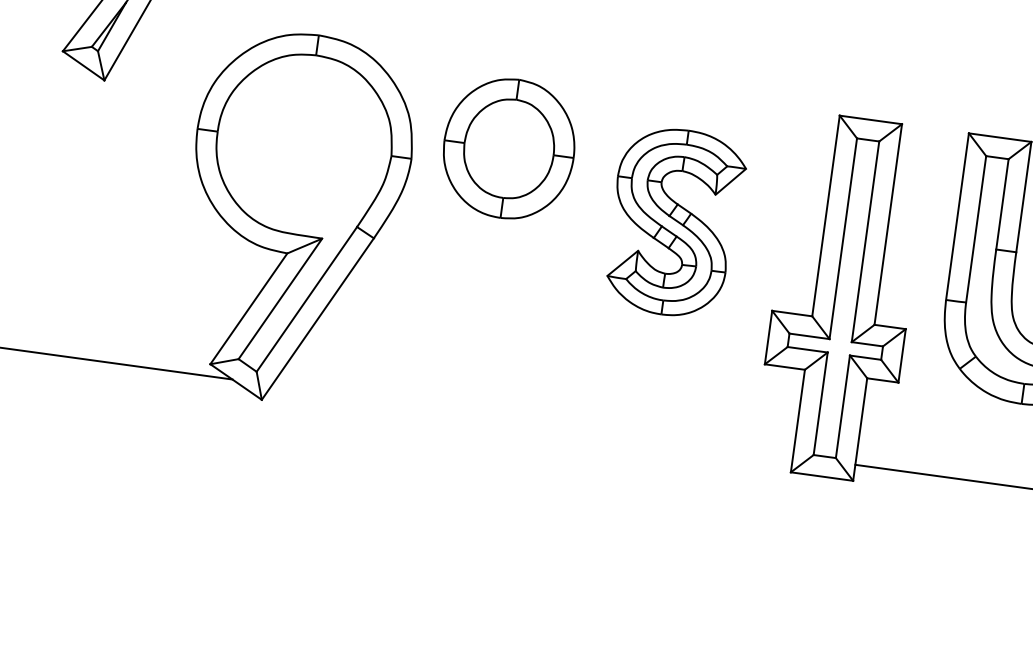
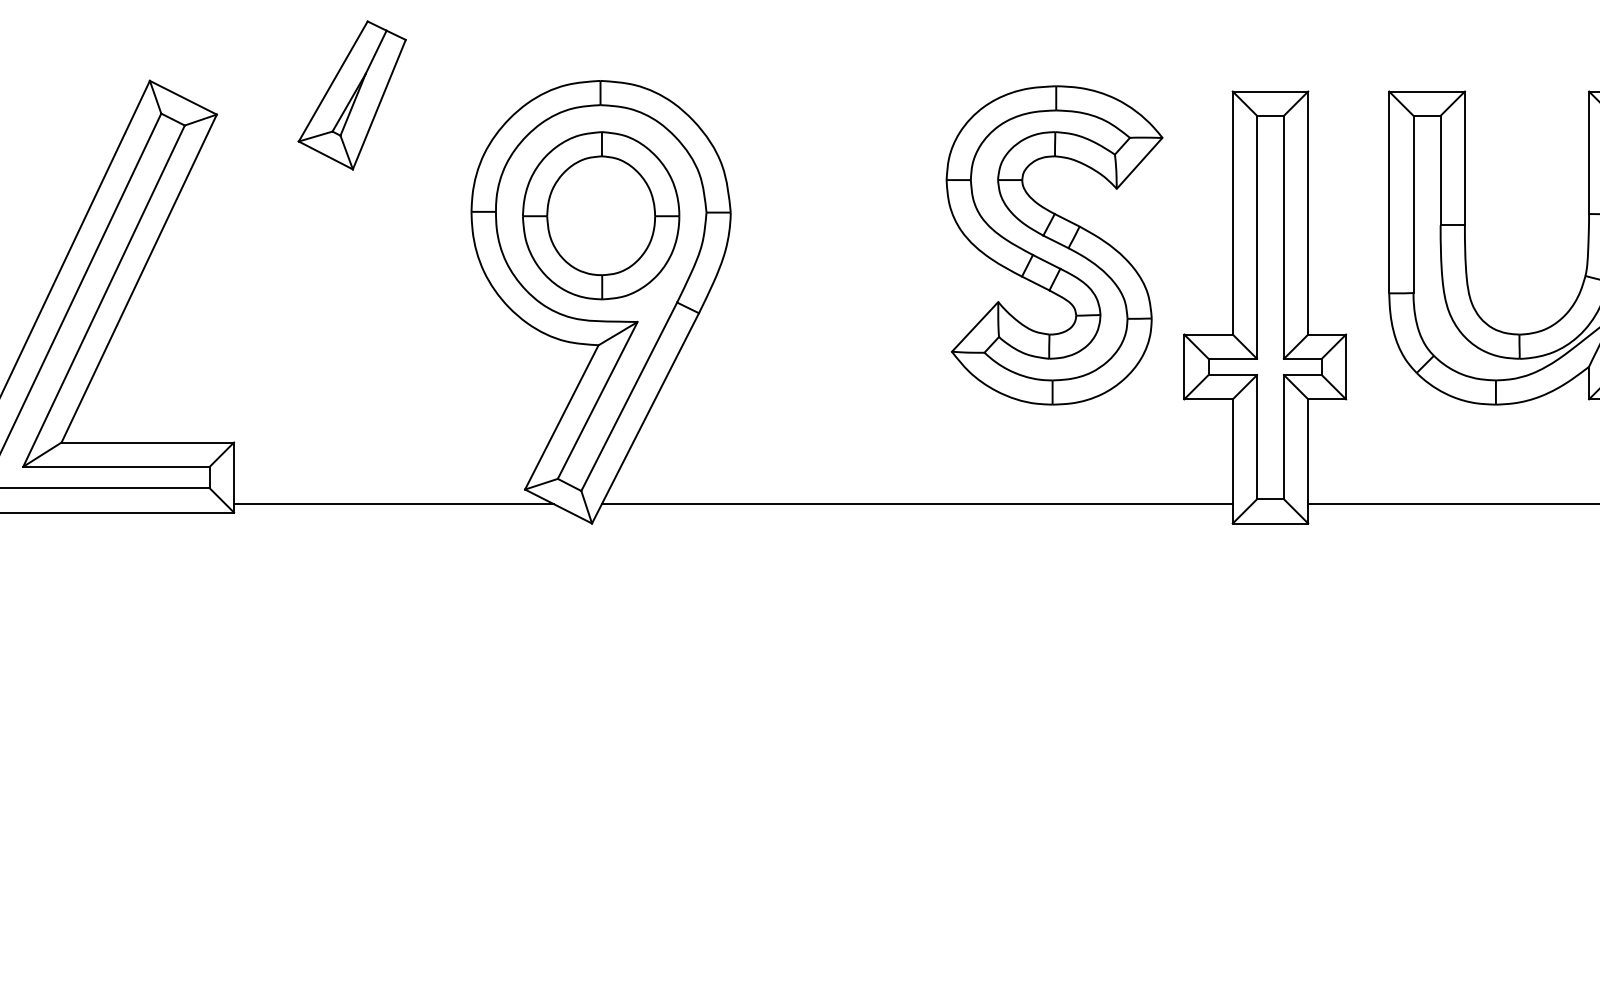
part: (509, 148) -> (601, 215), moved
part: (675, 222) -> (1054, 245), size x1.43
line: (531, 420) -> (916, 504), added

